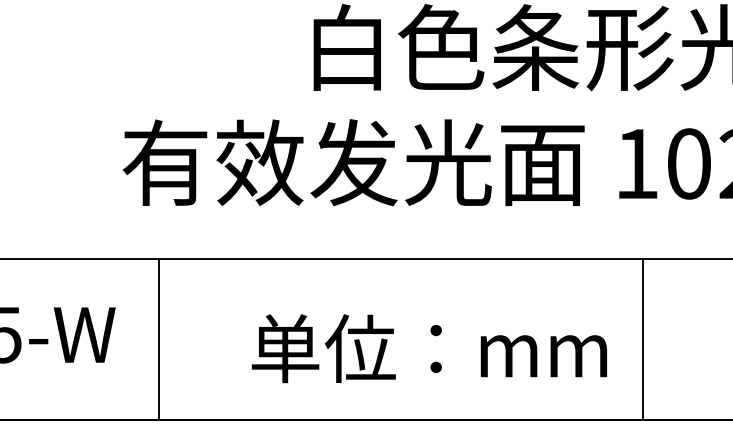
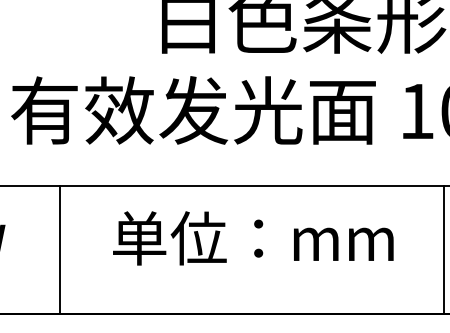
line: (159, 339) -> (59, 250), moved
line: (643, 339) -> (444, 250), moved
text: (429, 348) -> (253, 238), moved

